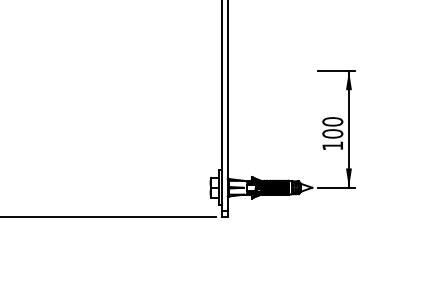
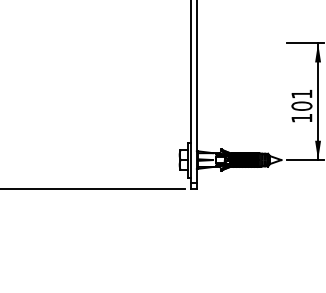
text: (332, 121) -> (301, 93), 100 -> 101

